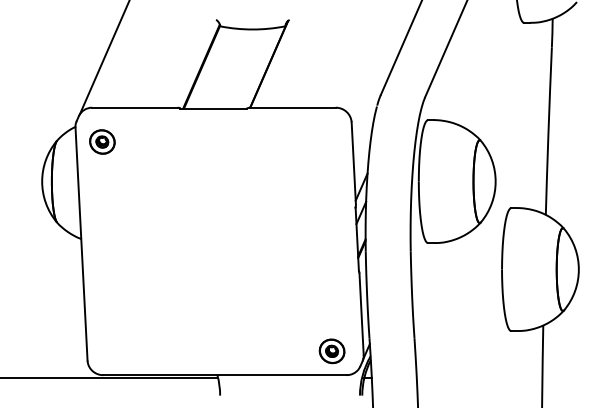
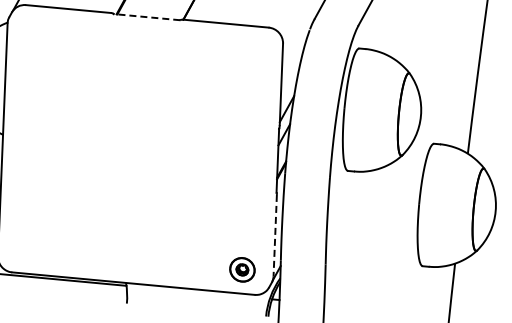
line: (213, 108) -> (146, 17), solid -> dashed
part: (102, 141) -> (33, 39), removed
line: (361, 314) -> (275, 235), solid -> dashed

